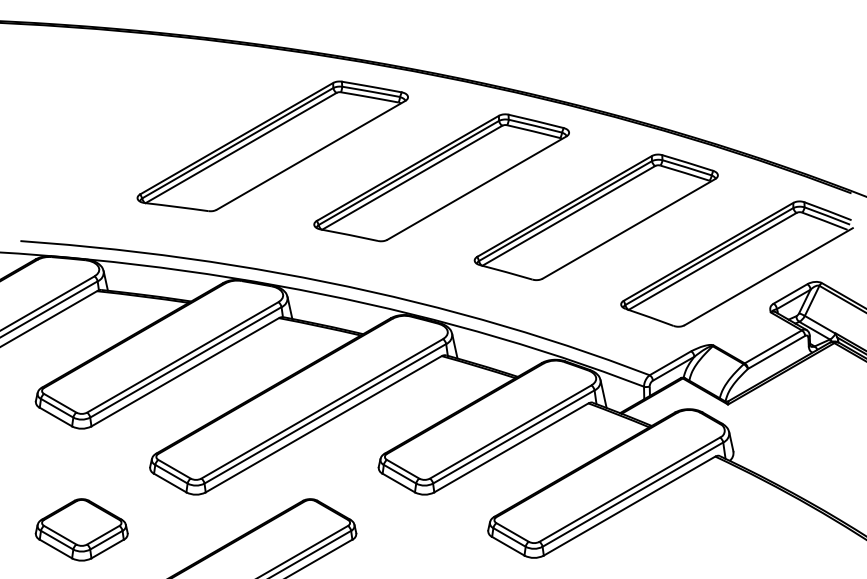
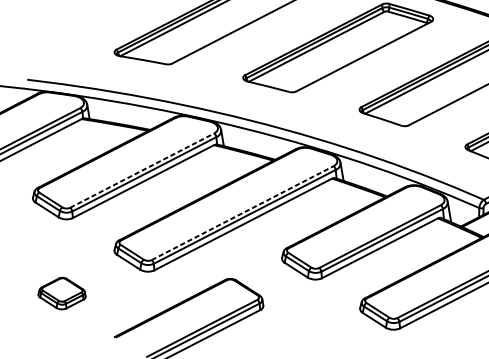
line: (183, 357) -> (142, 170), solid -> dashed
line: (322, 408) -> (242, 212), solid -> dashed
part: (81, 529) -> (62, 293), size x0.7

